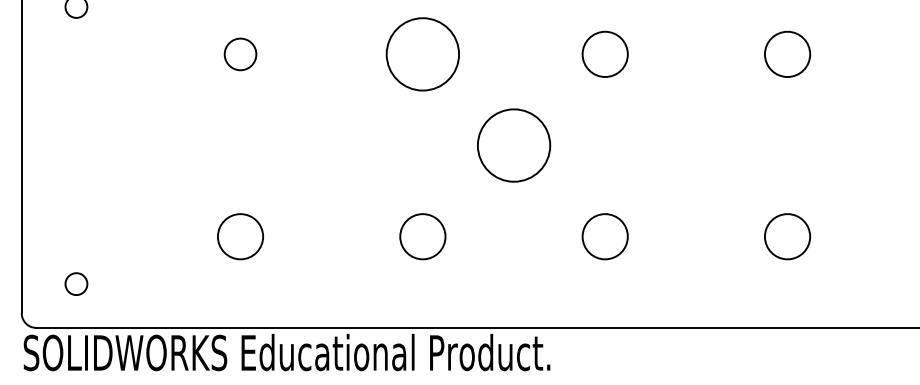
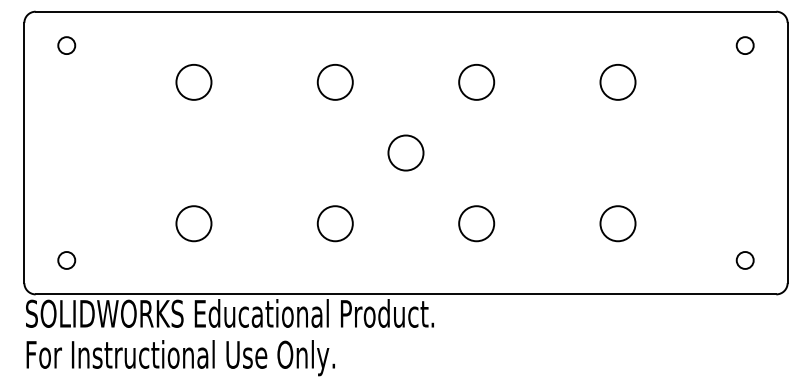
circle: (421, 53) -> (334, 81), size x0.62
circle: (239, 54) -> (193, 82), size x1.43
circle: (513, 144) -> (405, 152), size x0.62

